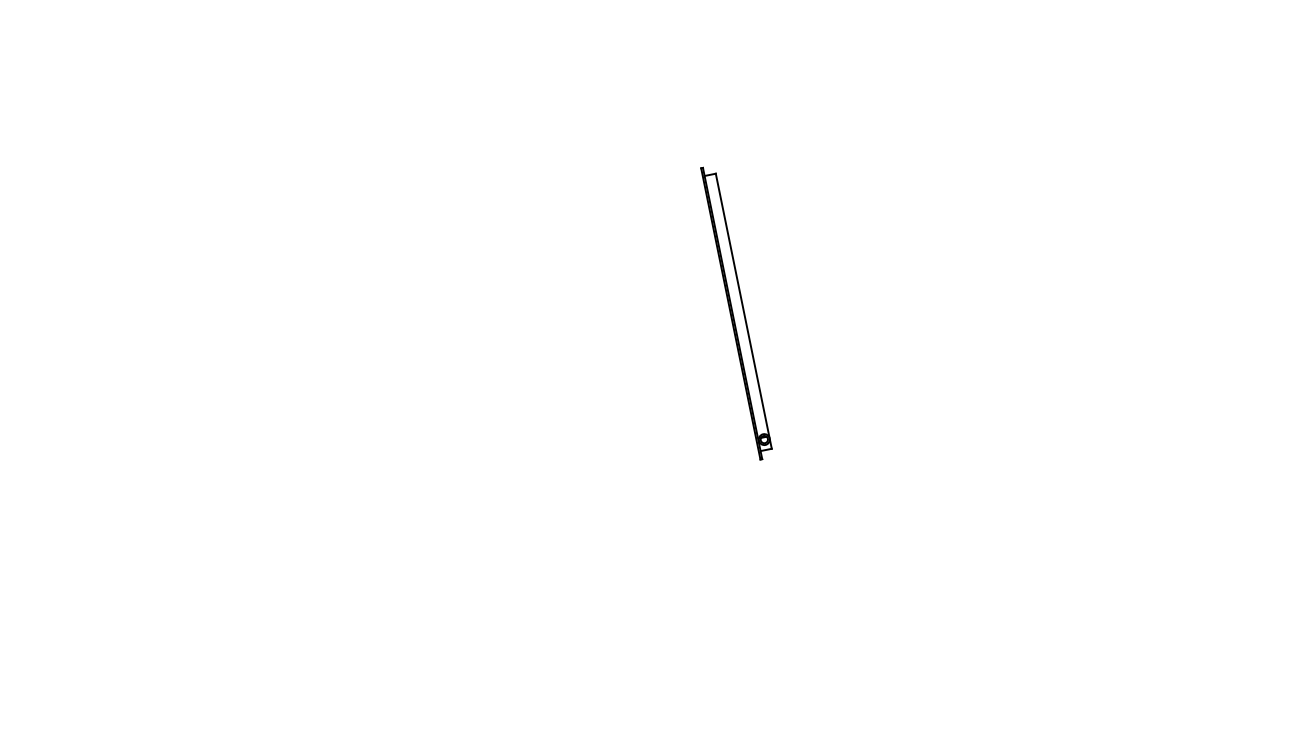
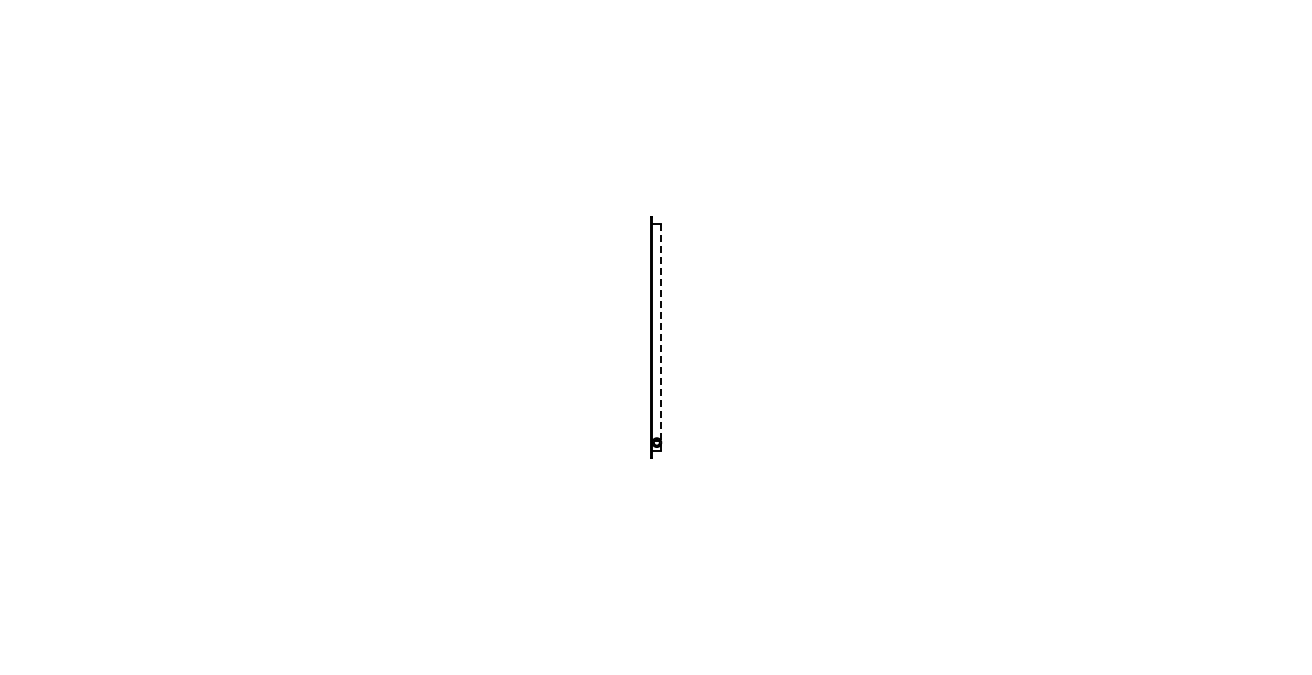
line: (744, 311) -> (661, 337), solid -> dashed

